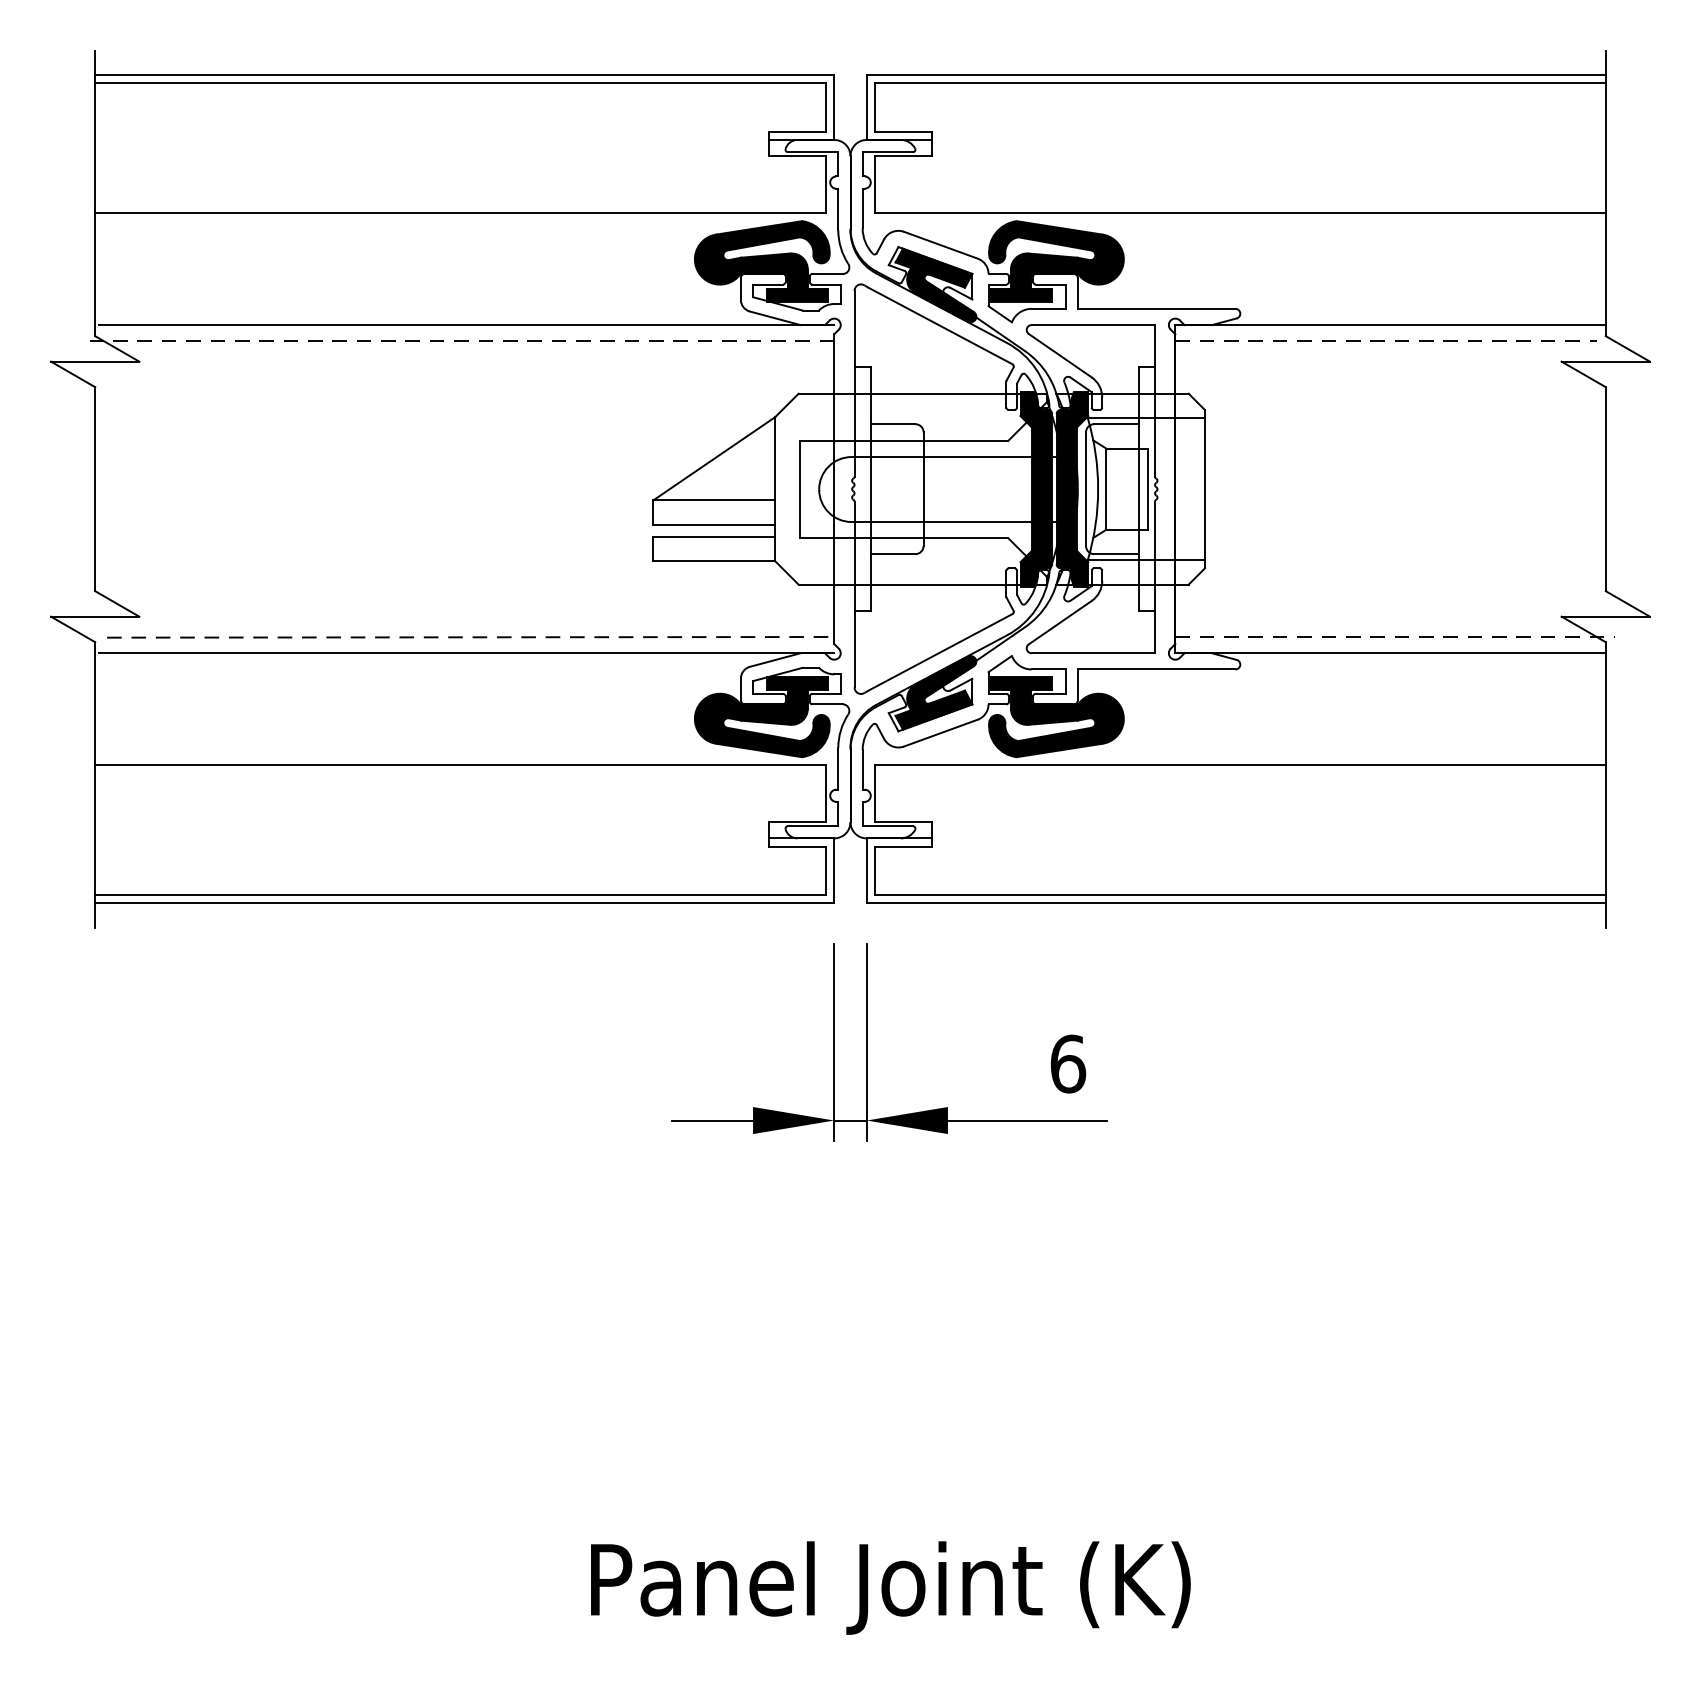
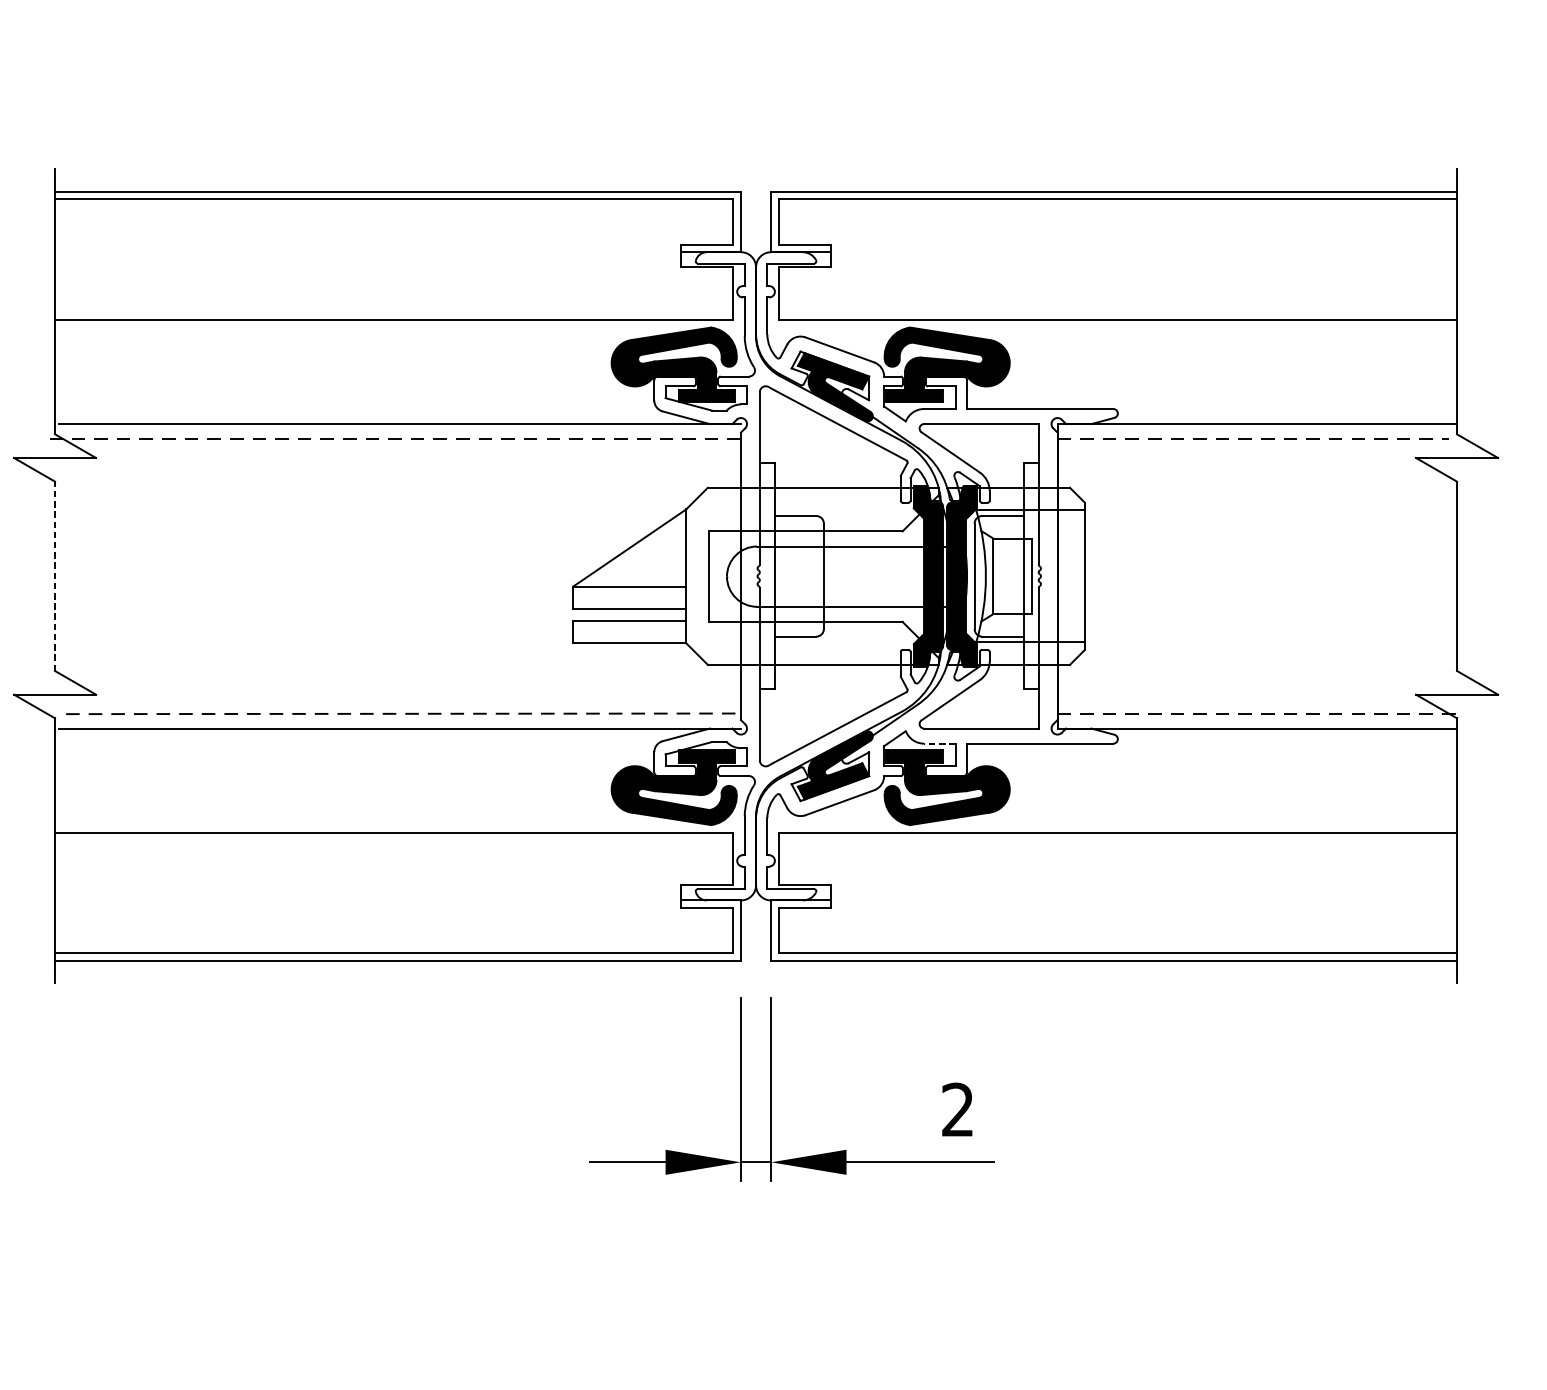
line: (95, 488) -> (55, 575), solid -> dashed
line: (1048, 669) -> (939, 743), solid -> dashed
text: (1068, 1063) -> (958, 1109), 6 -> 2

